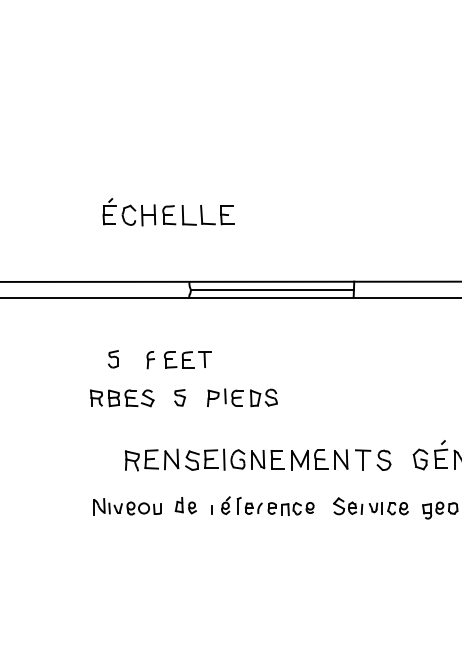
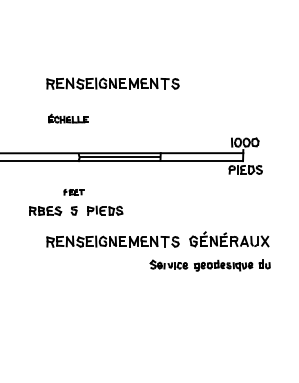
part: (257, 141) -> (112, 83), added
part: (168, 211) -> (68, 118), size x0.6
part: (114, 358) -> (41, 191), removed
part: (178, 360) -> (73, 192), size x0.6
part: (202, 505) -> (85, 264), removed

